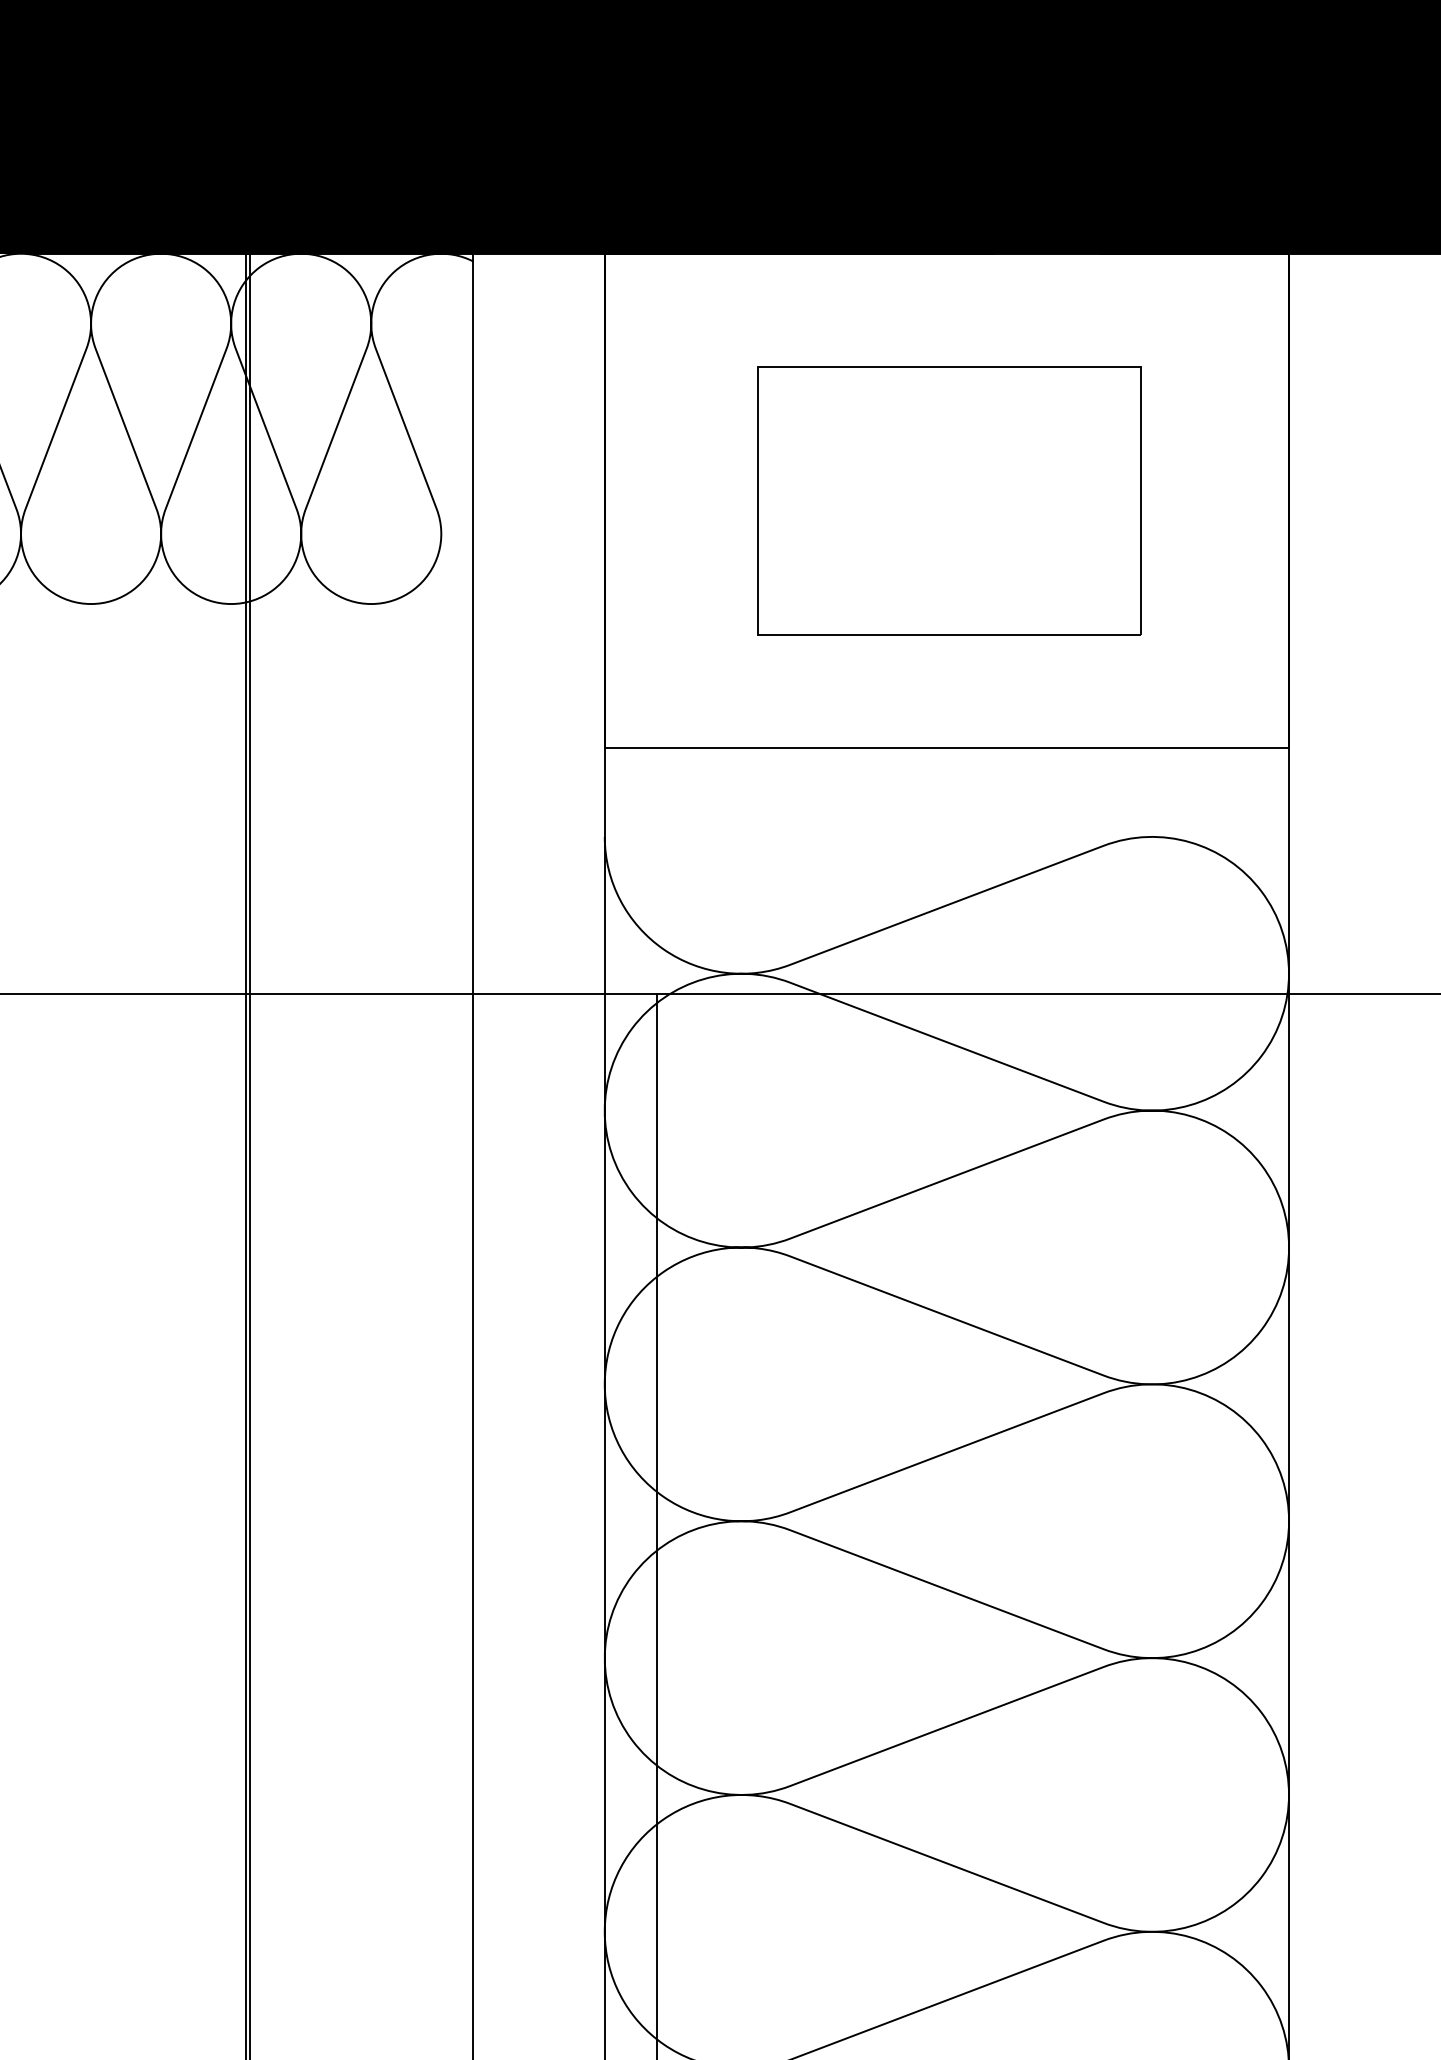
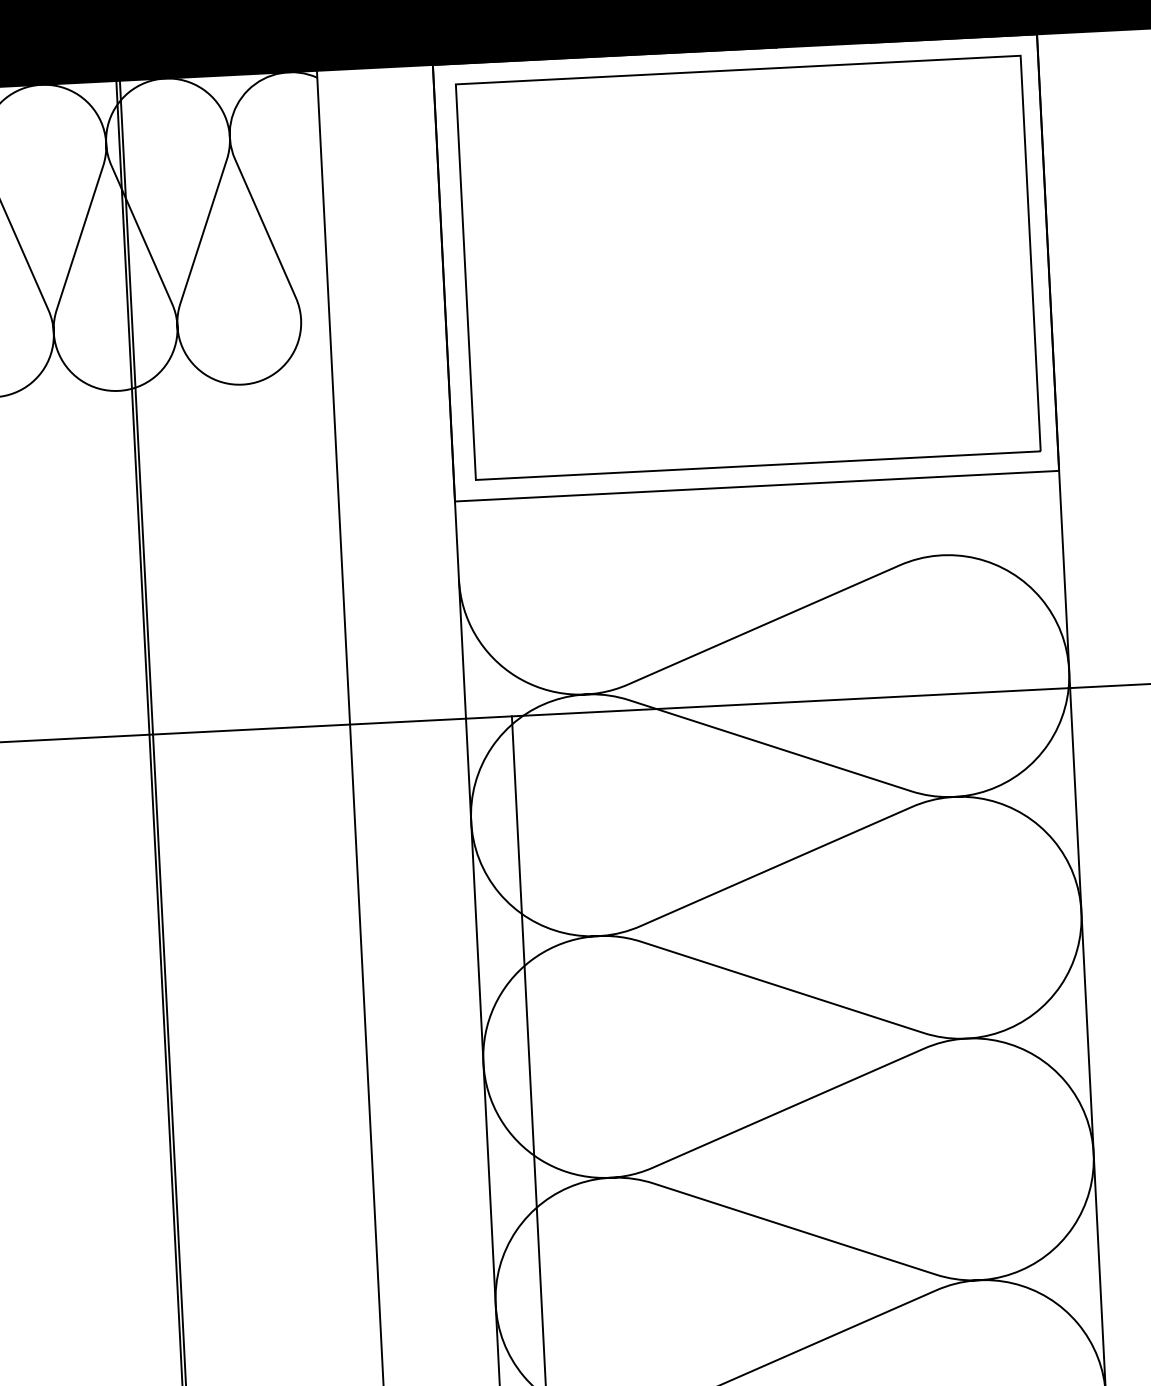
part: (949, 500) -> (748, 267), size x1.67

